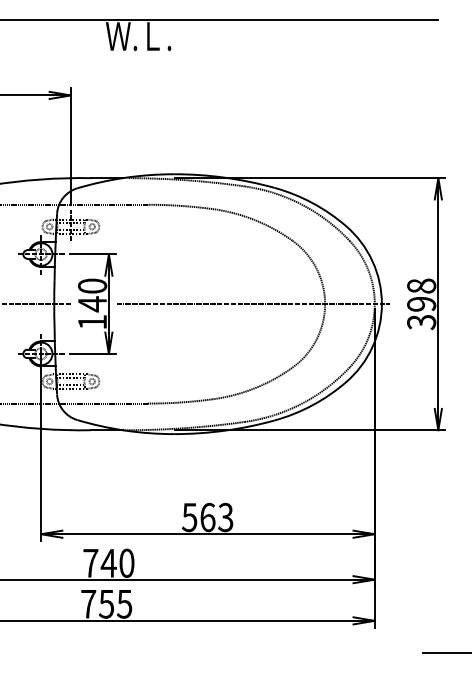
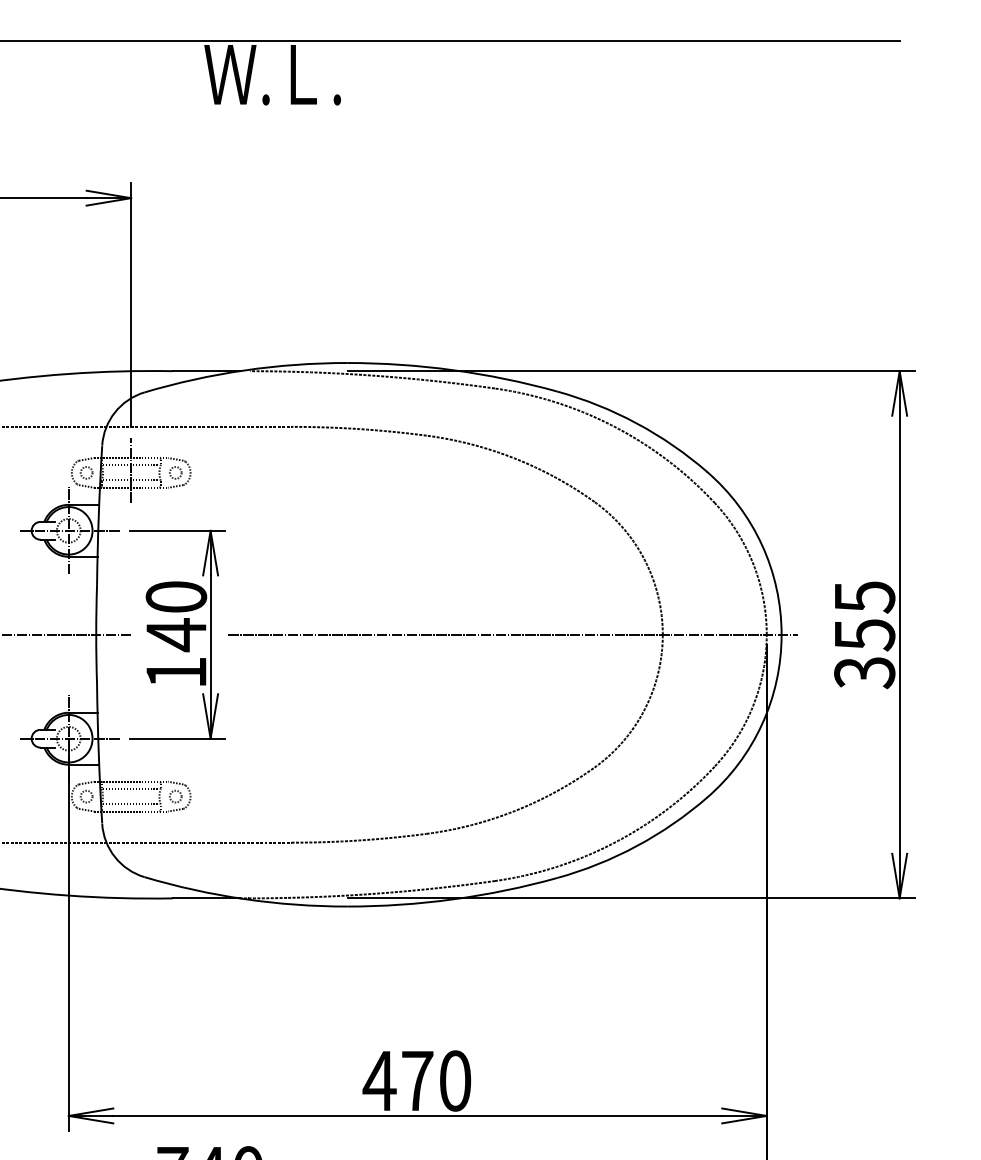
text: (421, 295) -> (864, 616), 398 -> 355
text: (207, 517) -> (416, 1080), 563 -> 470

